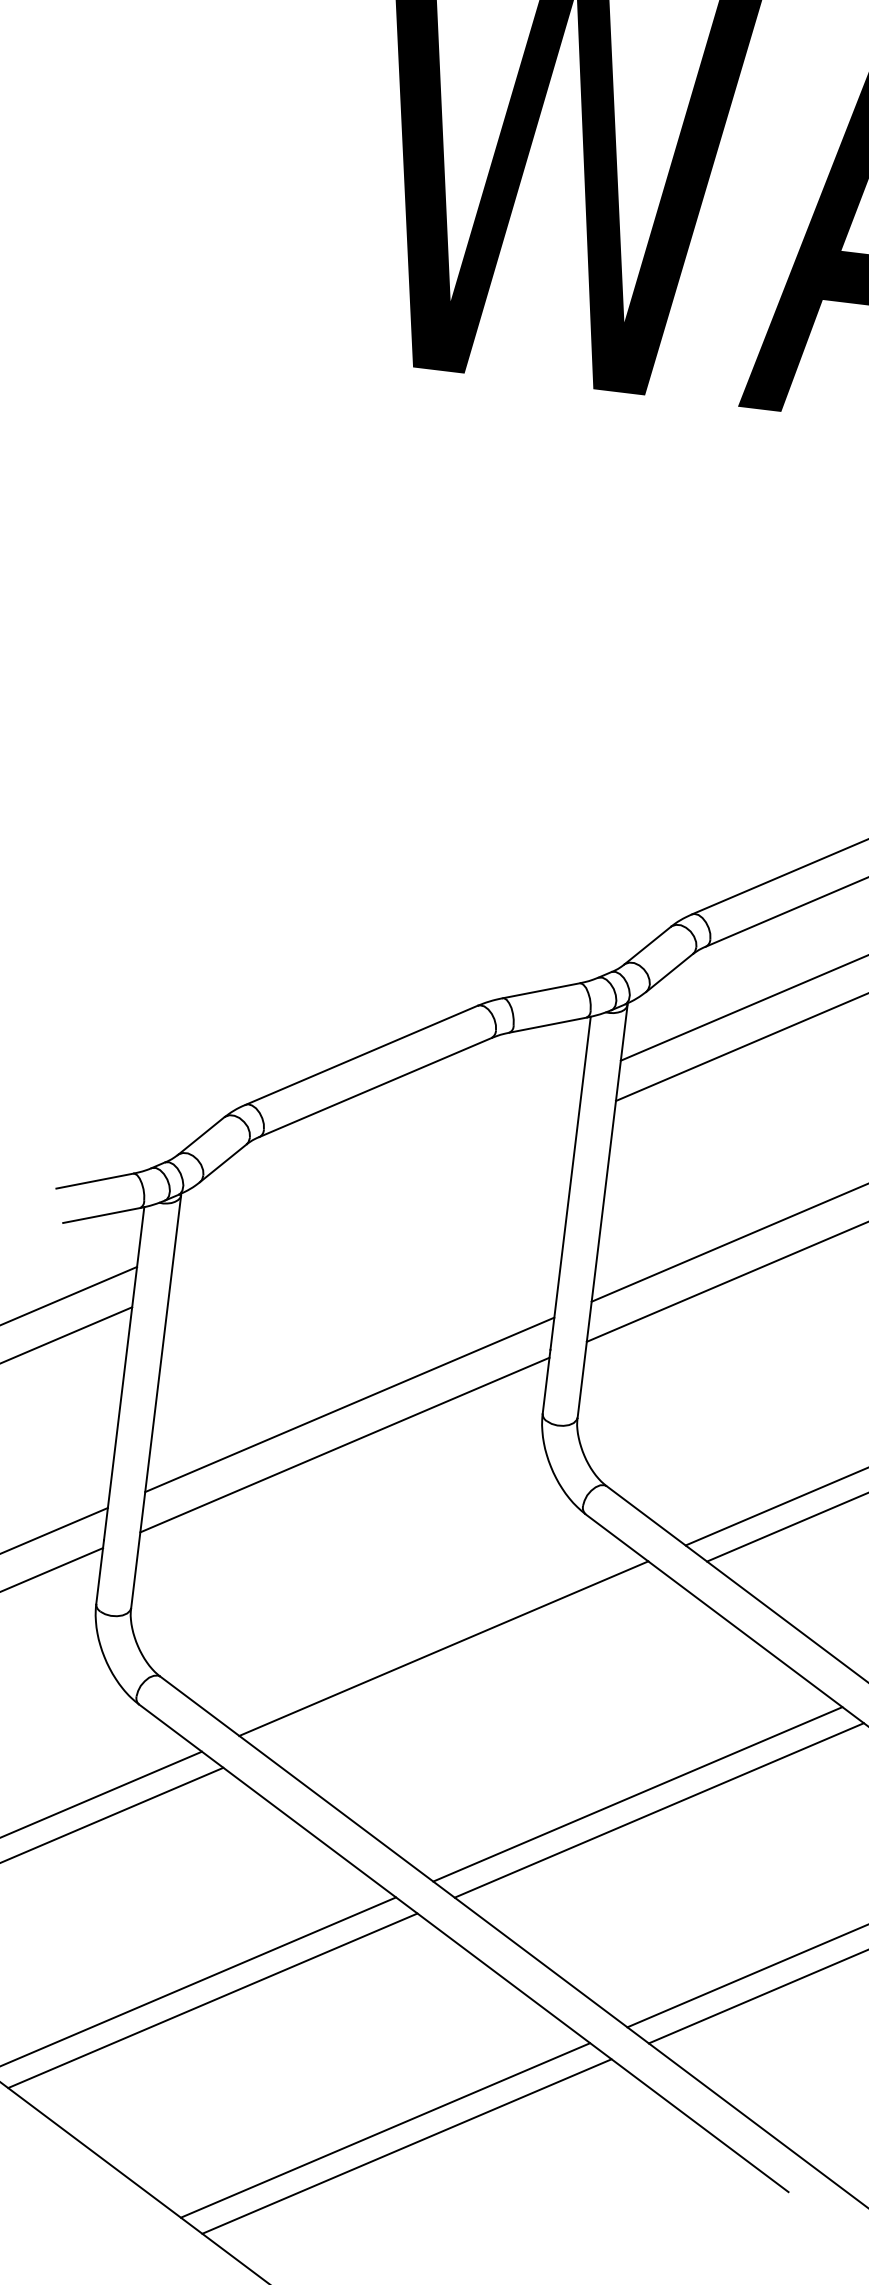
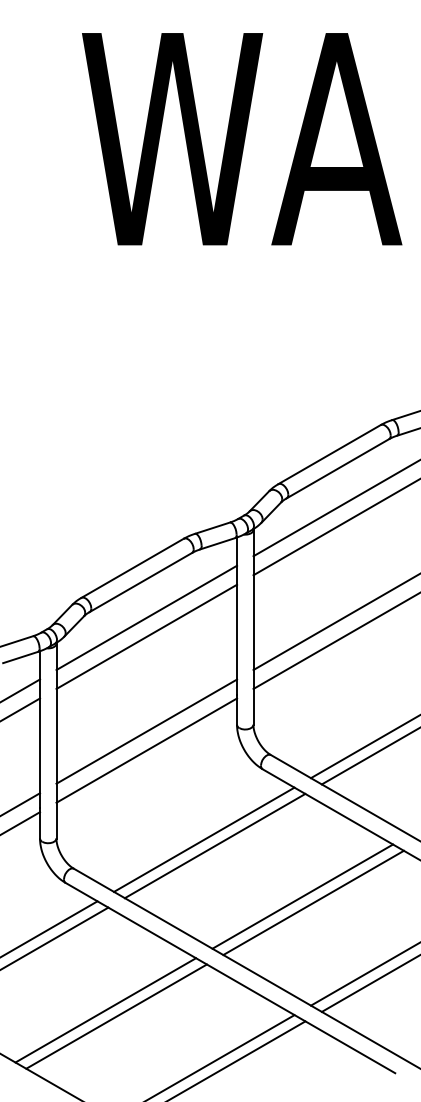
line: (378, 1163) -> (146, 617), added
line: (373, 1203) -> (146, 636), added
line: (464, 1663) -> (214, 845), added

